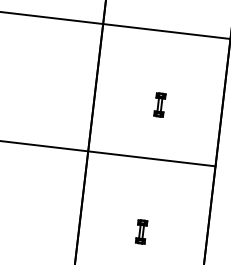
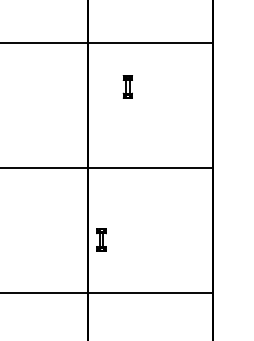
part: (159, 104) -> (127, 86), moved
part: (141, 231) -> (101, 239), moved

